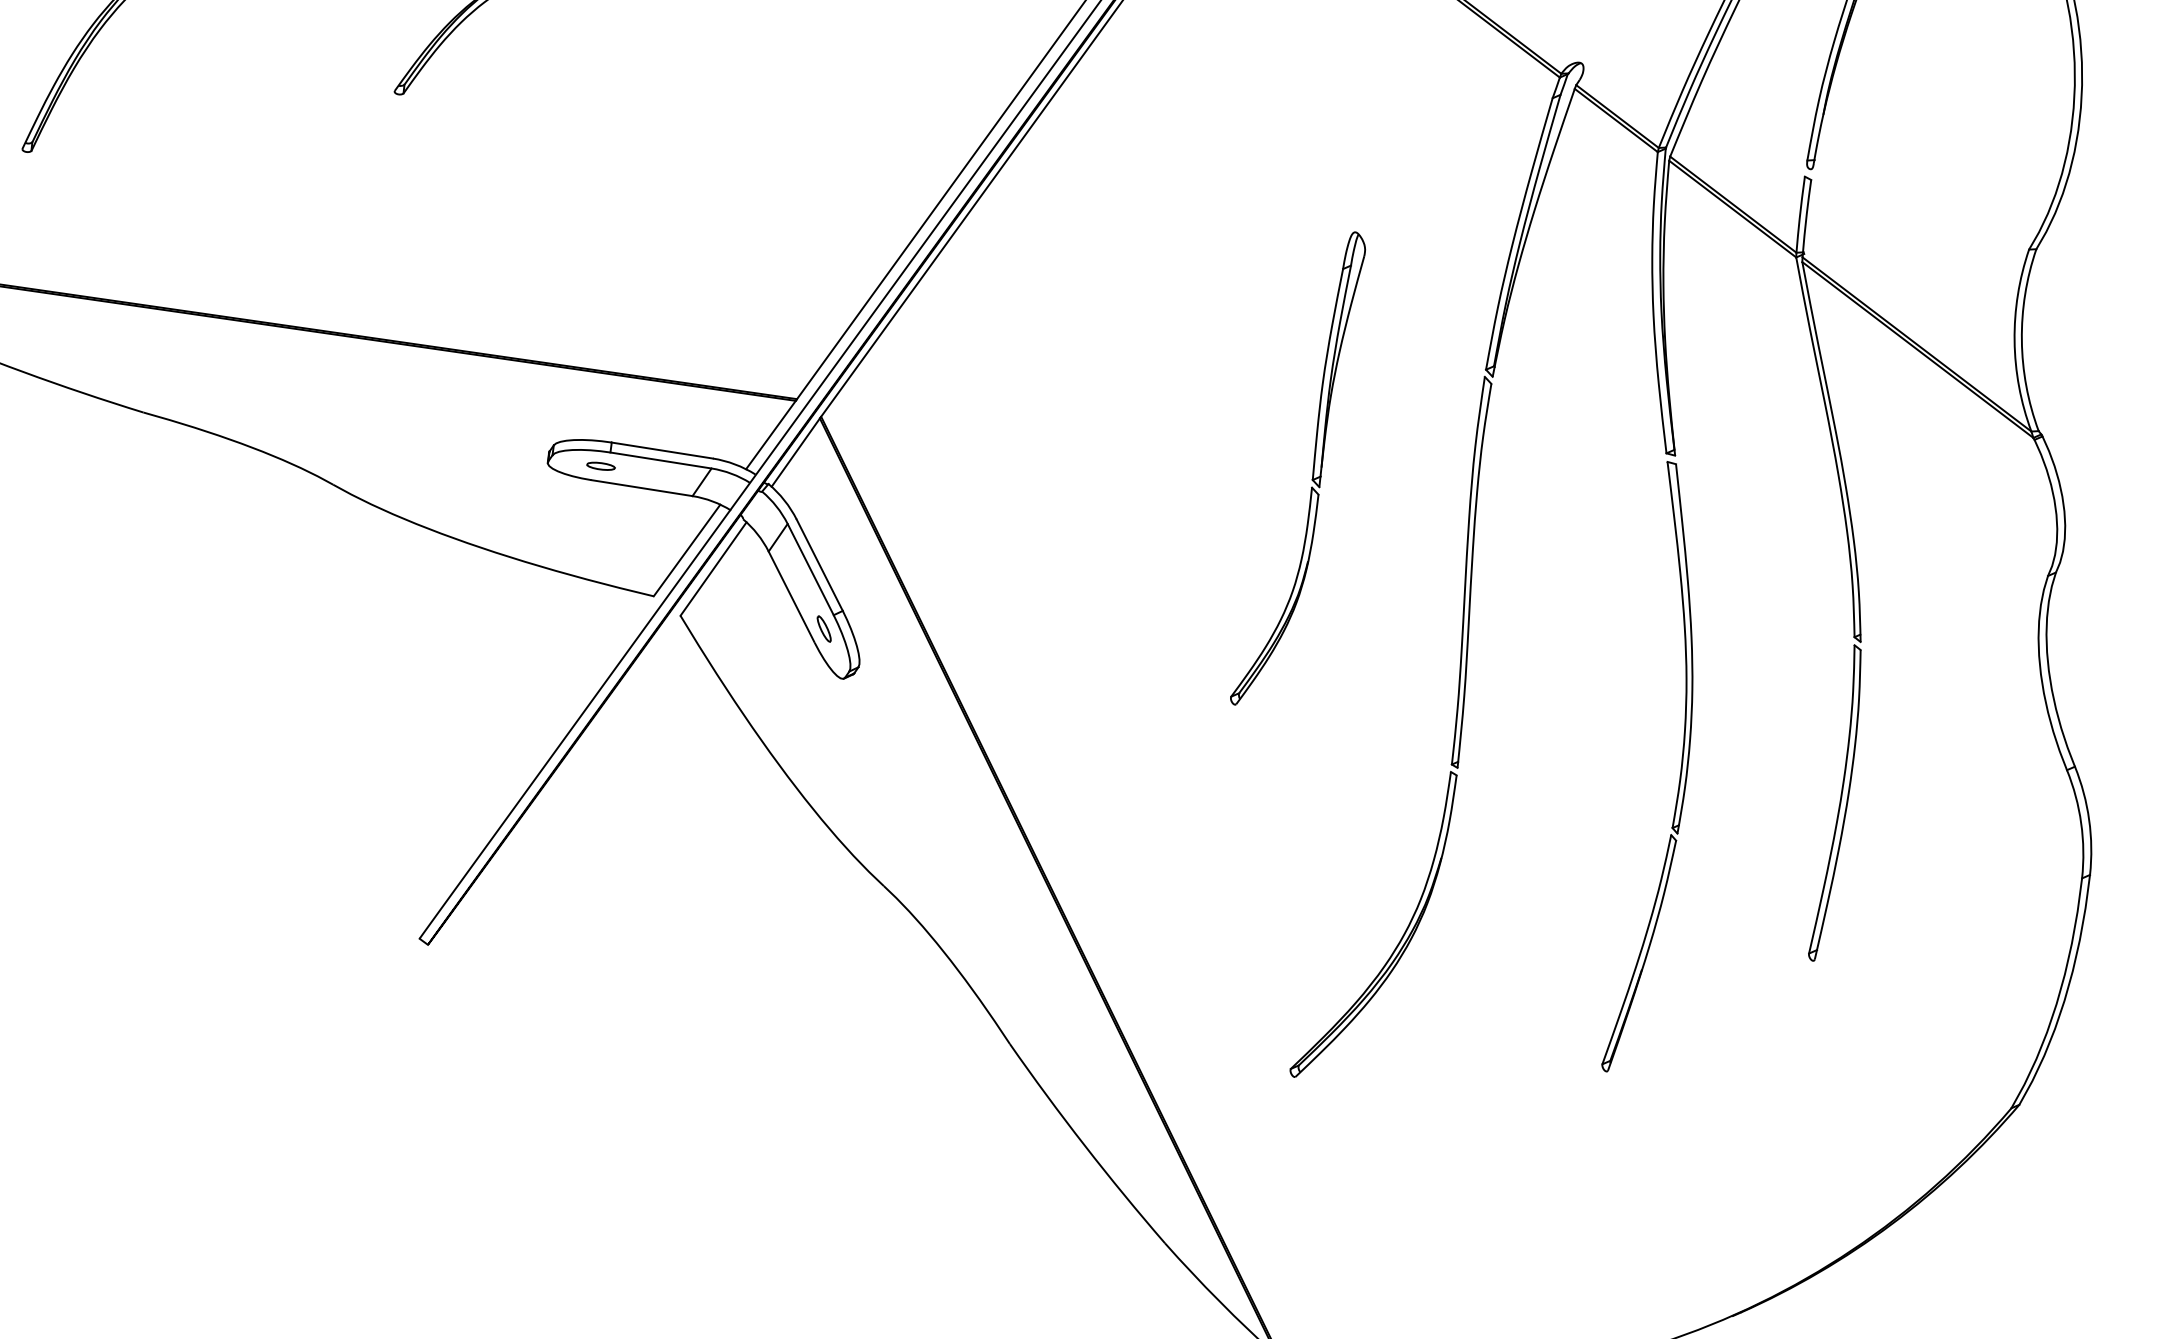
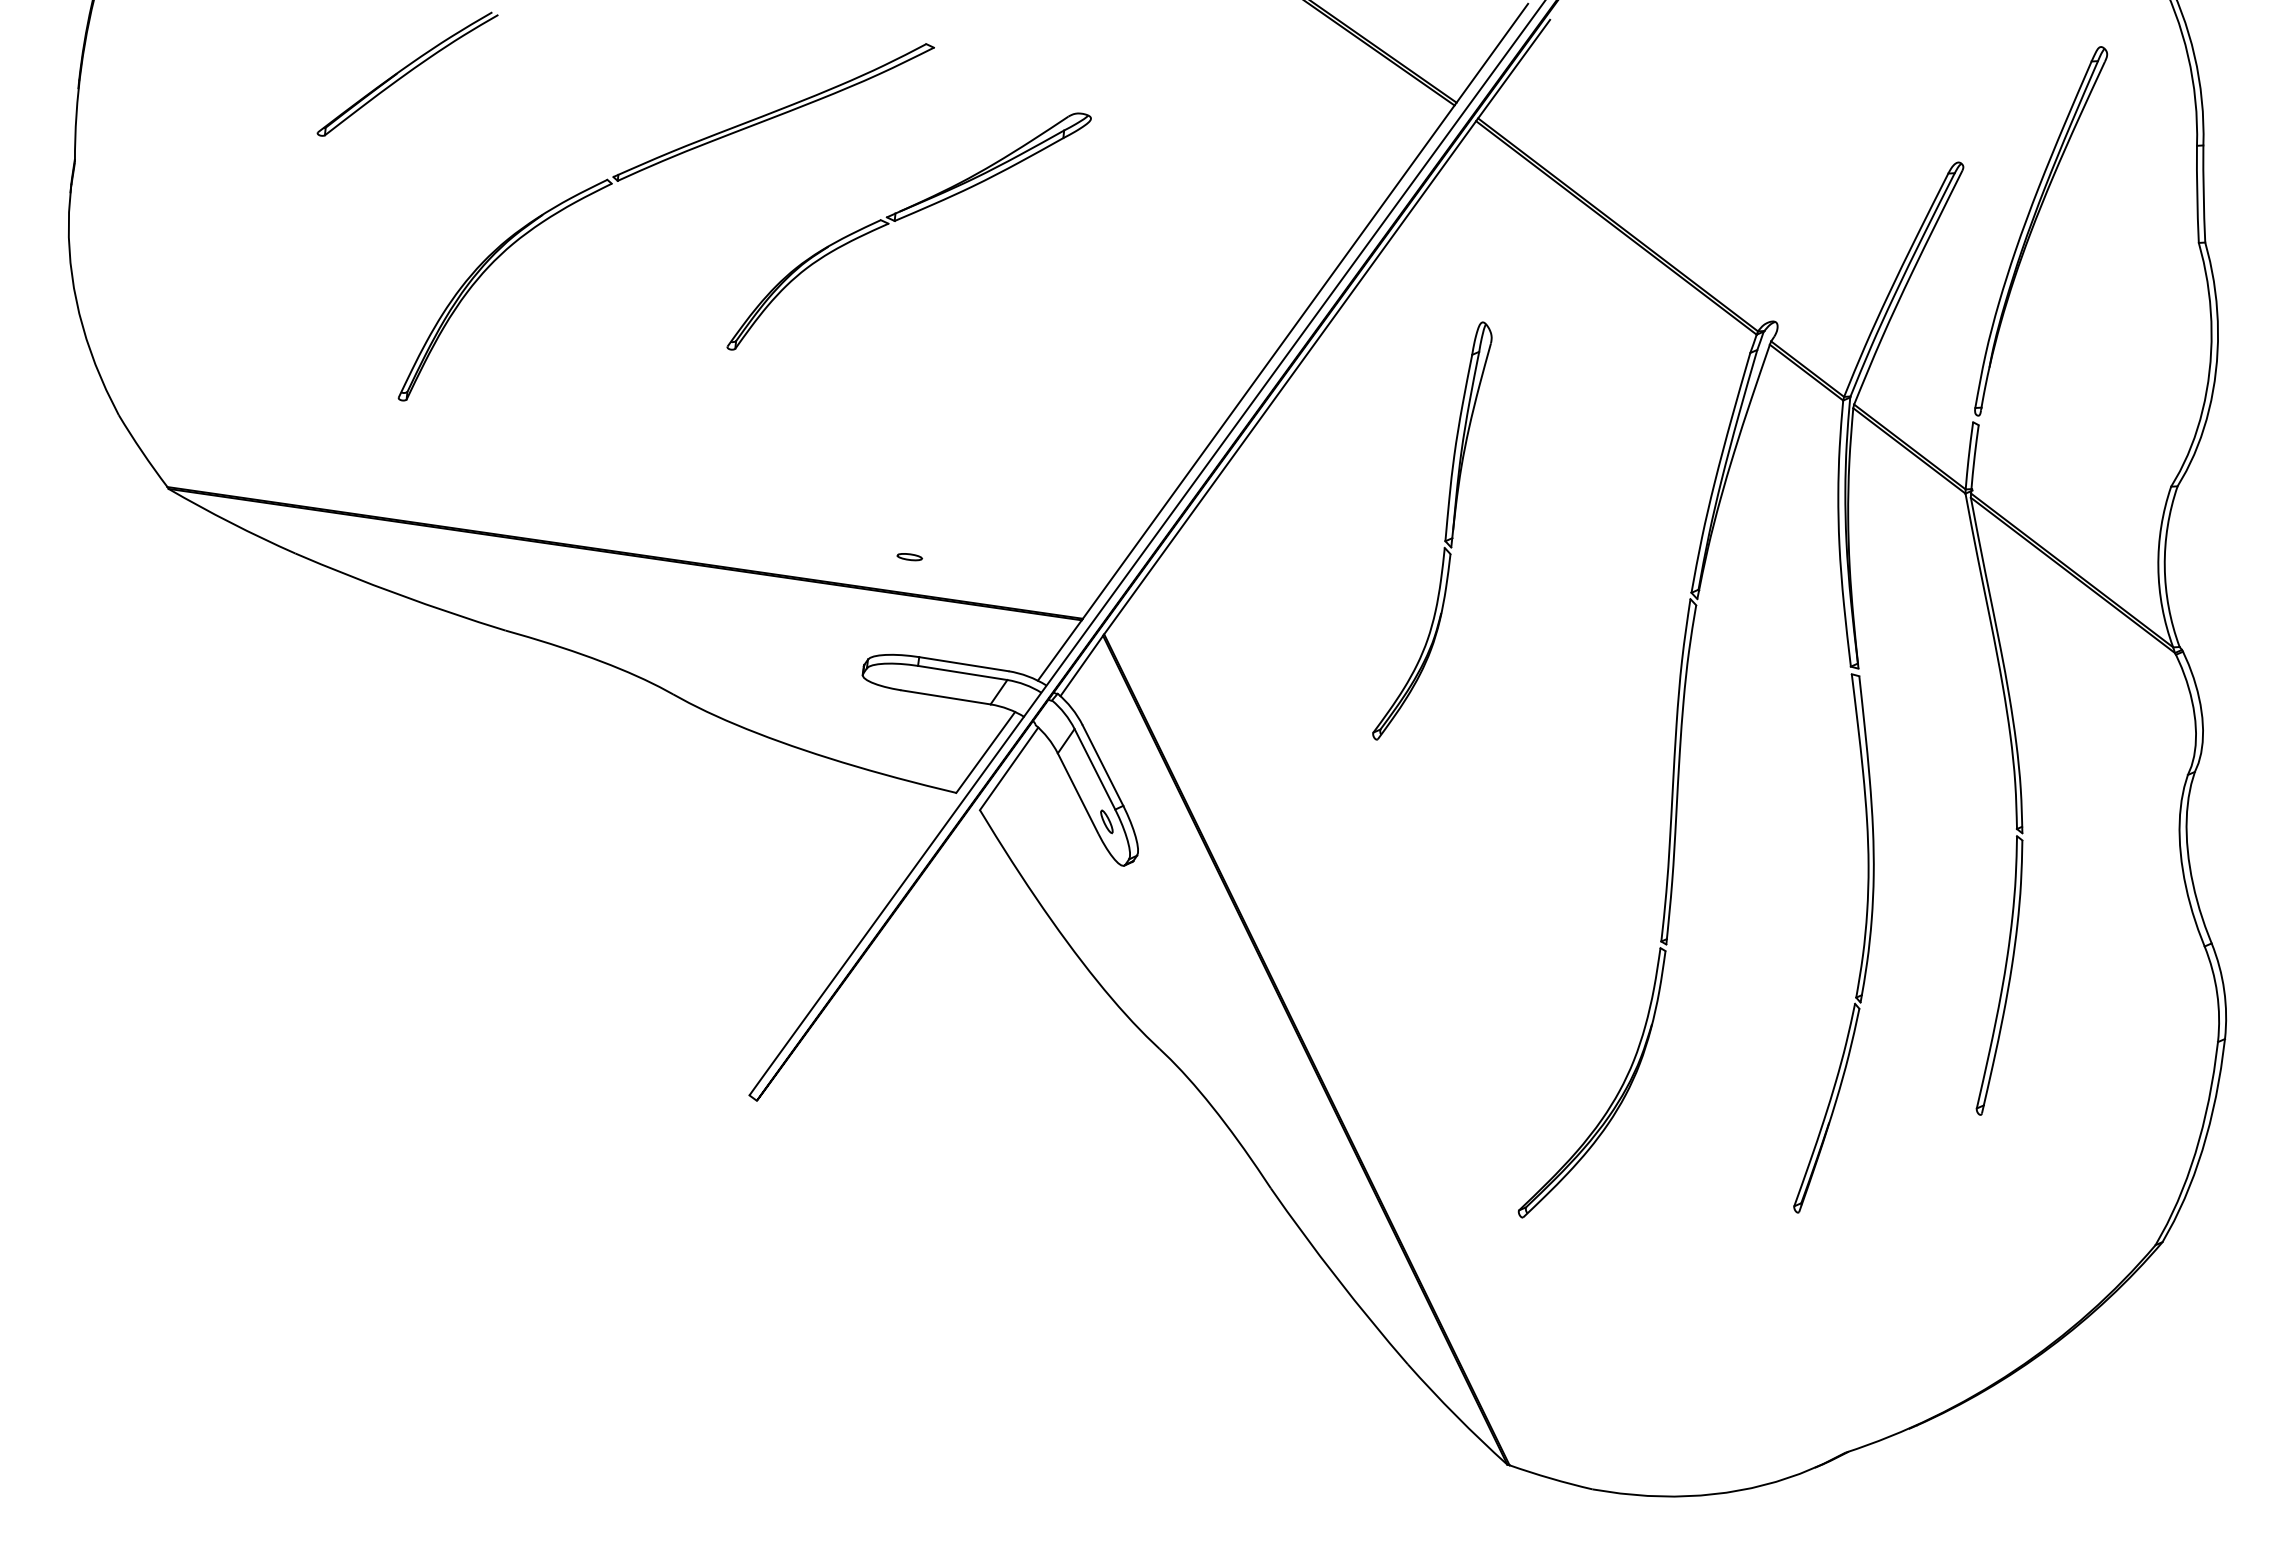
part: (600, 466) -> (909, 557), moved
part: (1312, 467) -> (1445, 530), moved

